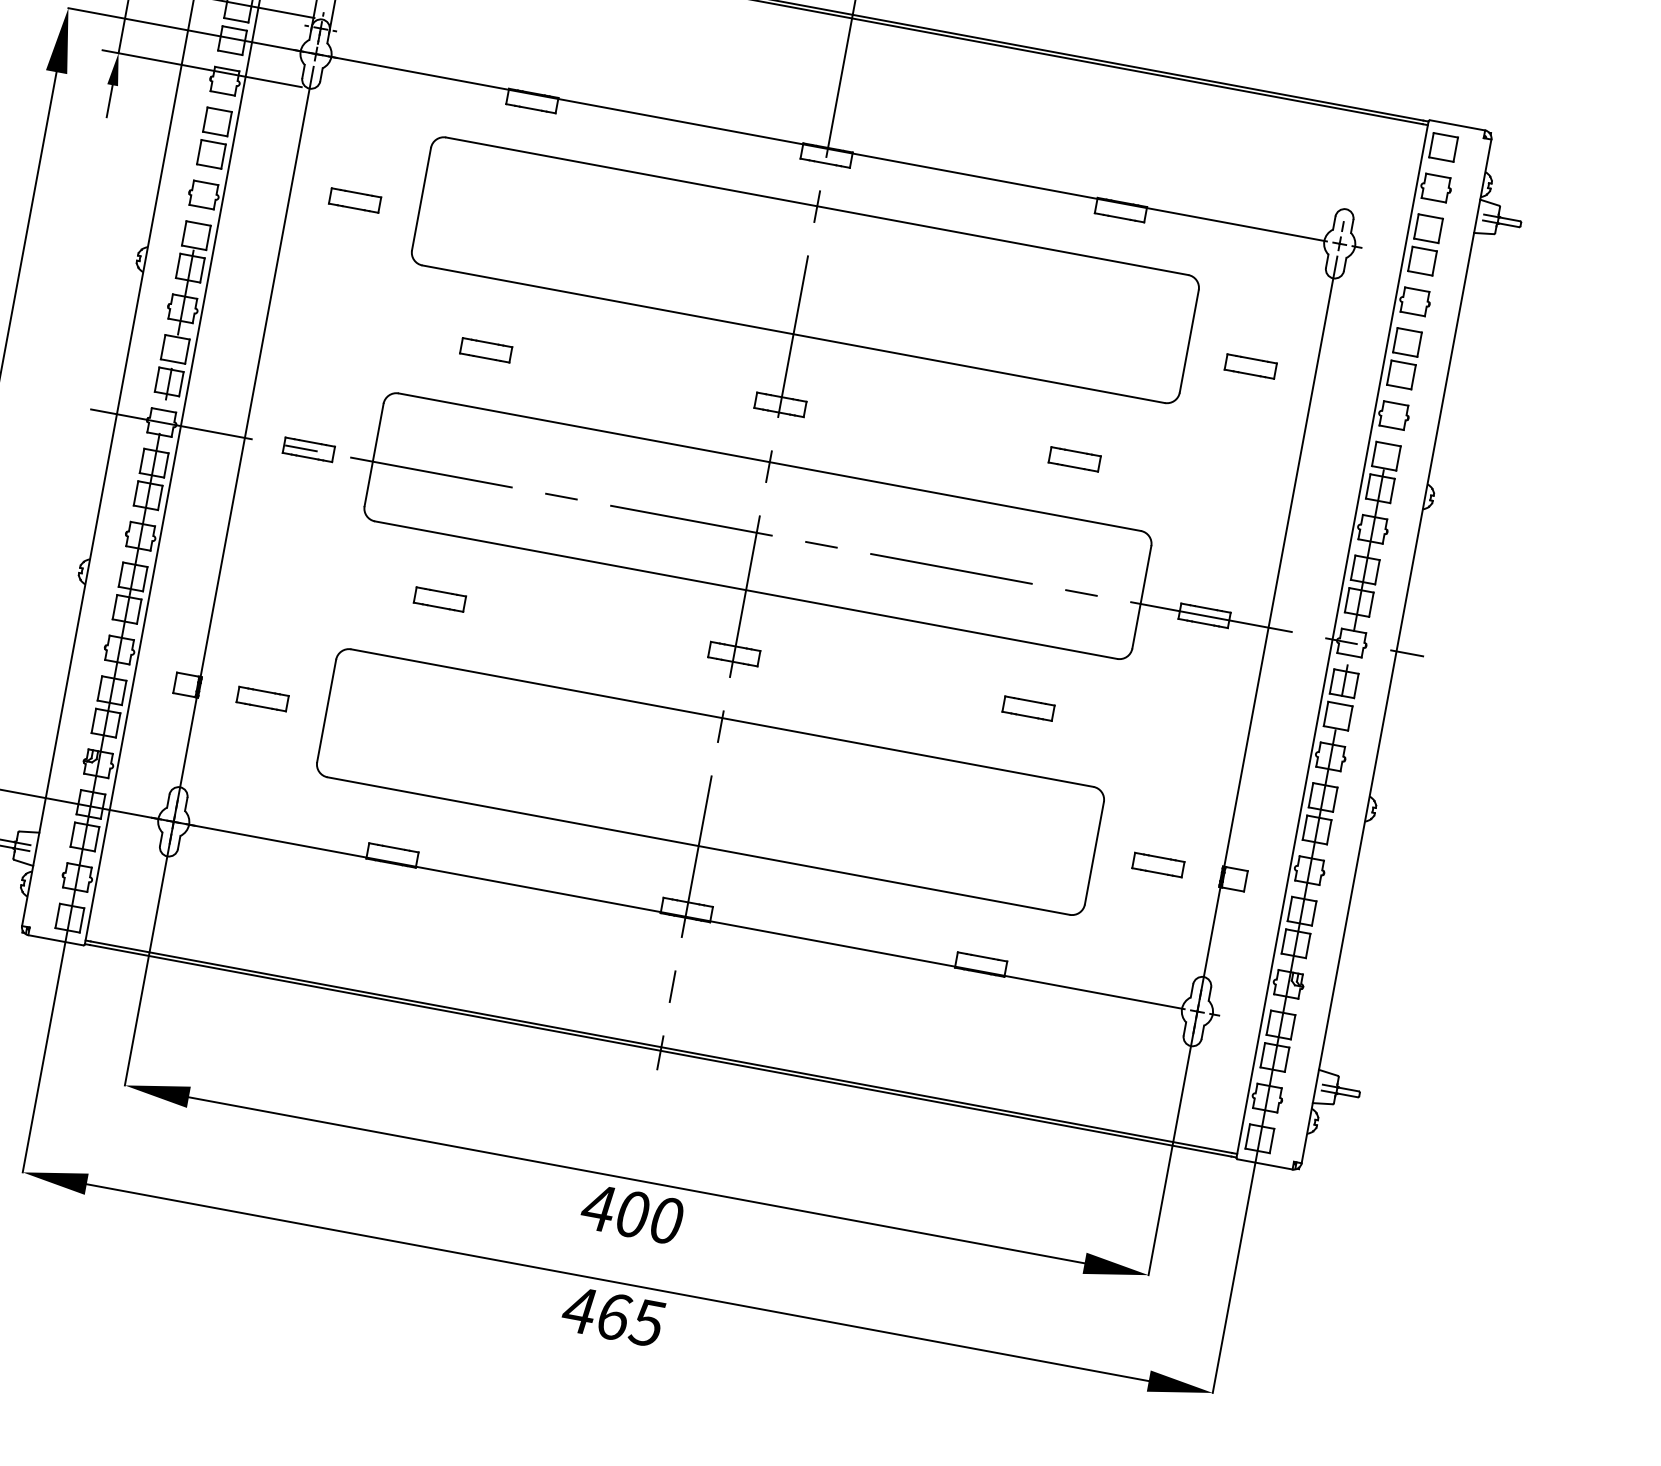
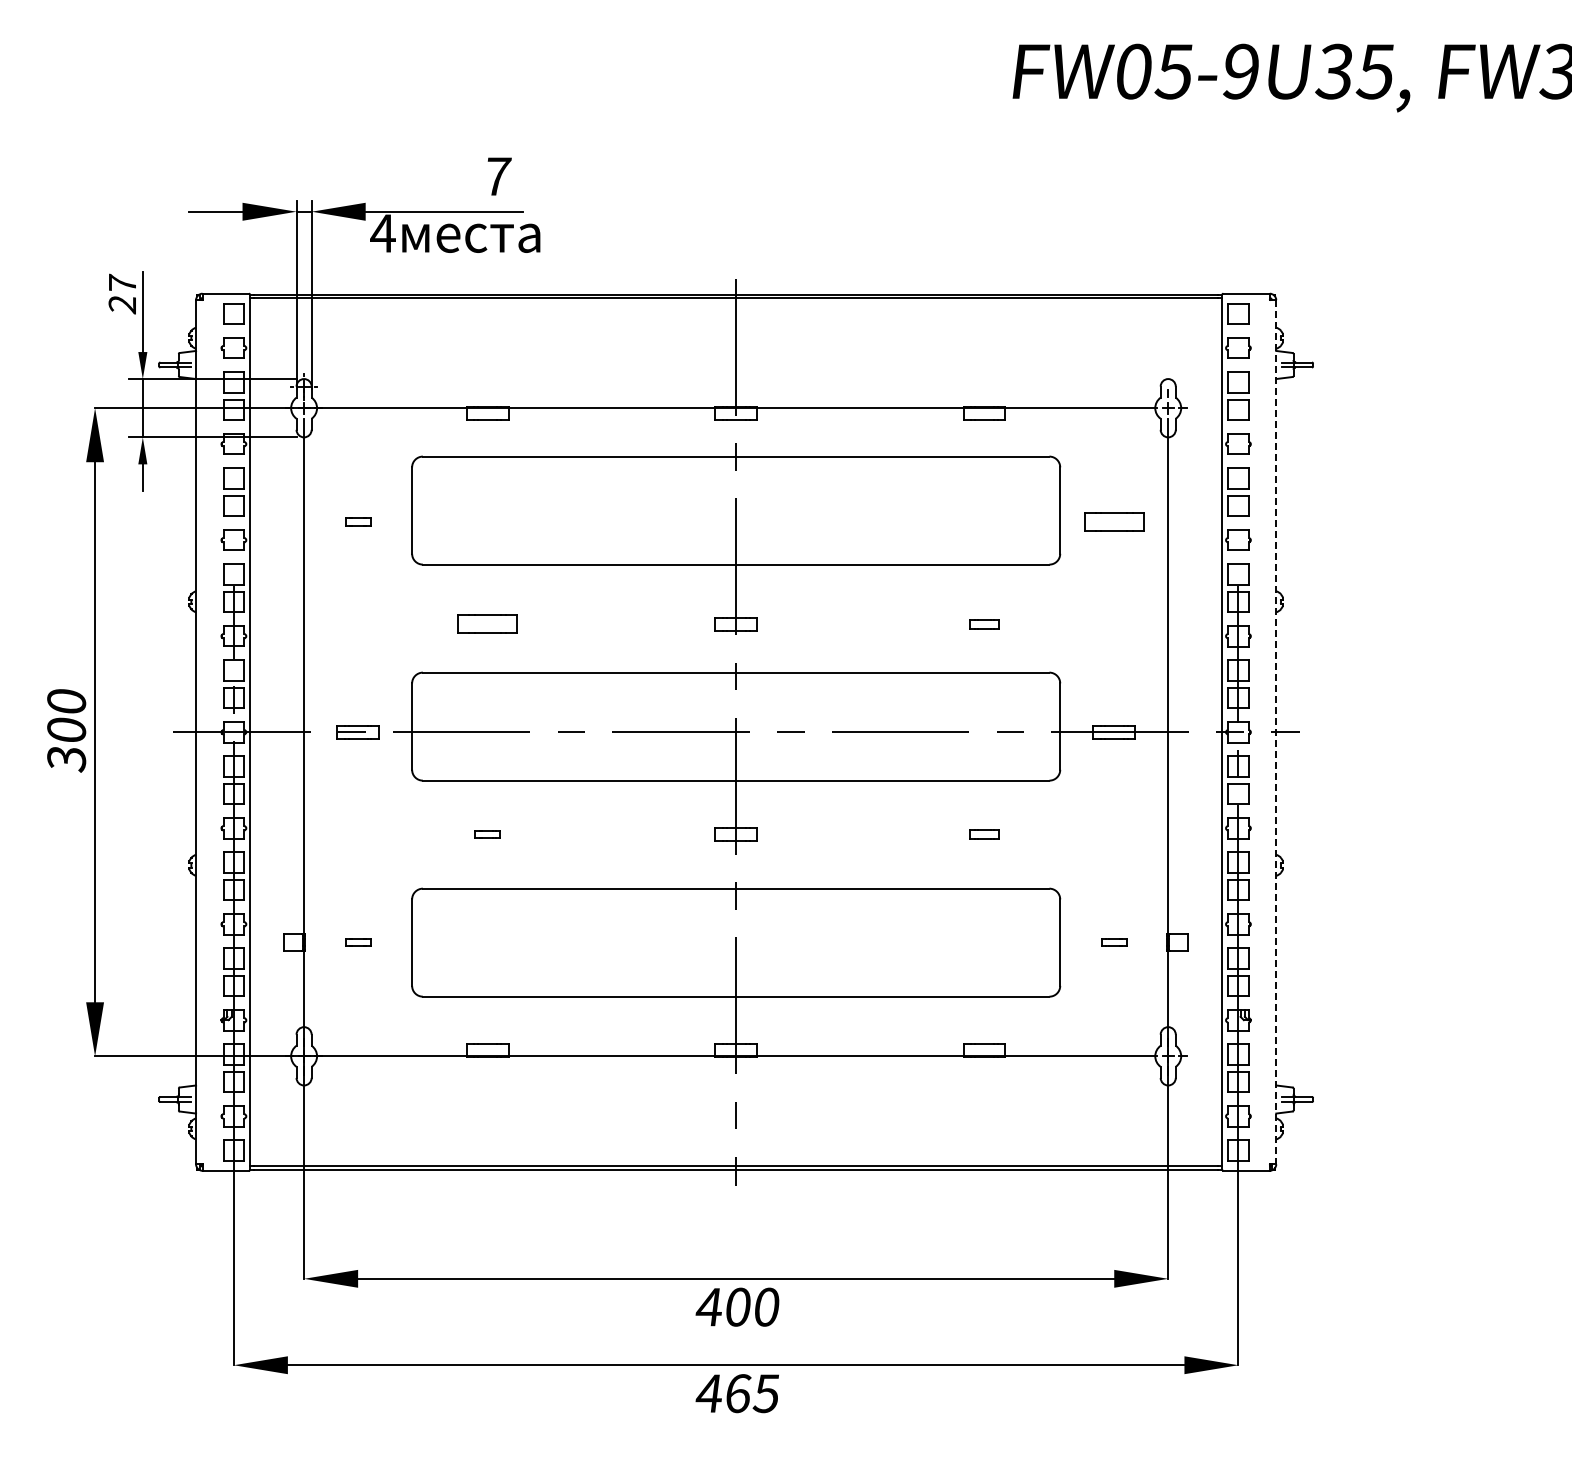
part: (354, 200) -> (357, 521), size x0.6
part: (485, 350) -> (487, 624), size x1.4
part: (1250, 365) -> (1113, 521), size x1.4
part: (1074, 459) -> (984, 624), size x0.7
part: (439, 599) -> (487, 834), size x0.6
line: (1396, 651) -> (1276, 732), solid -> dashed
part: (261, 698) -> (357, 942), size x0.6
part: (1028, 708) -> (984, 834), size x0.7
part: (1157, 864) -> (1113, 942), size x0.6

